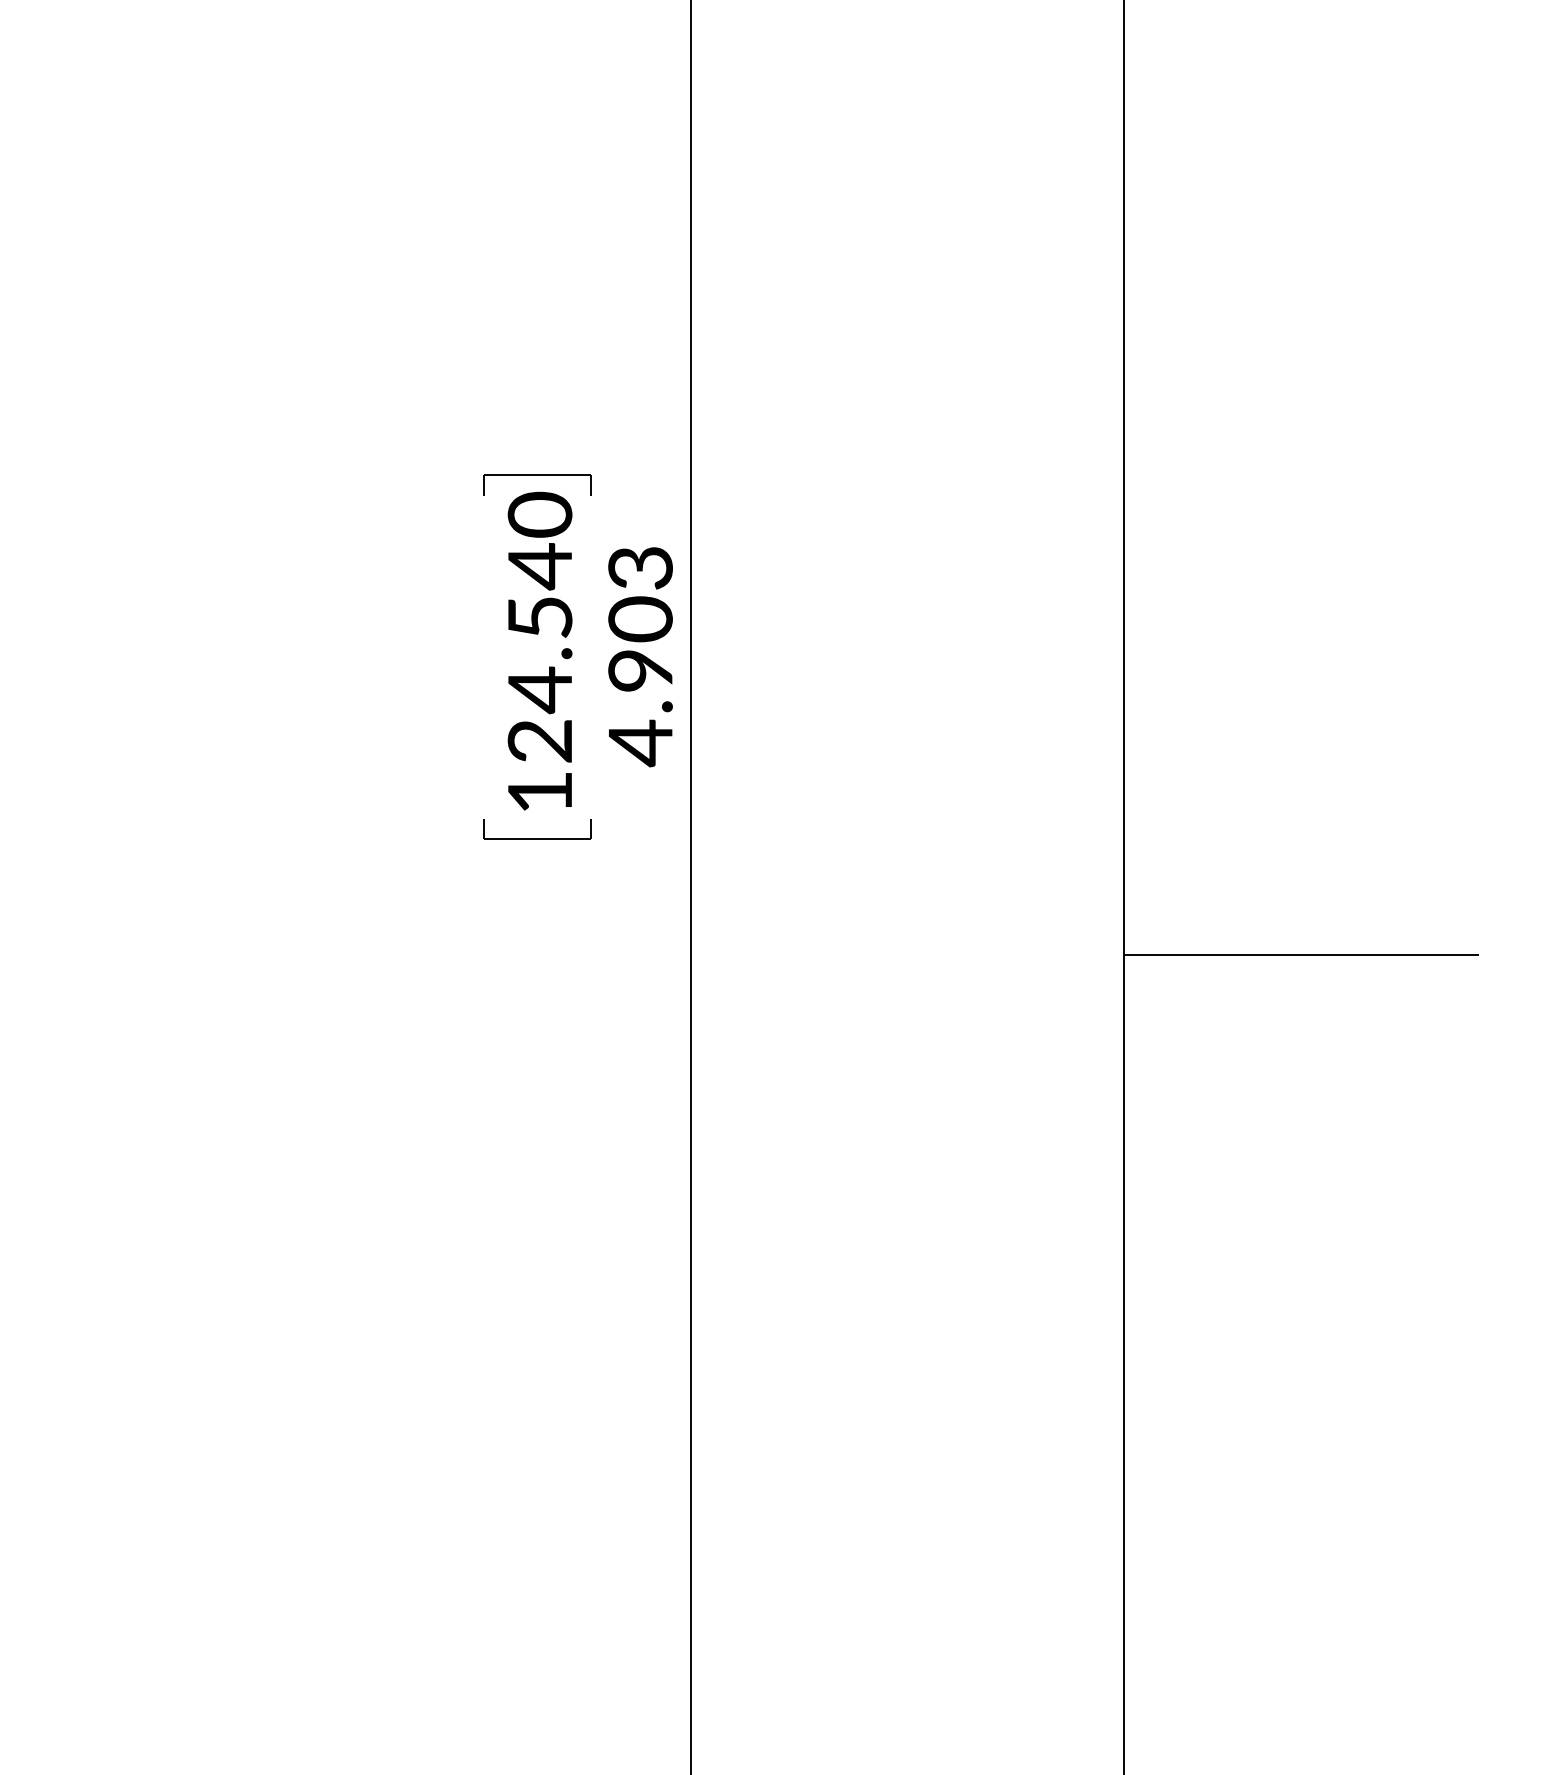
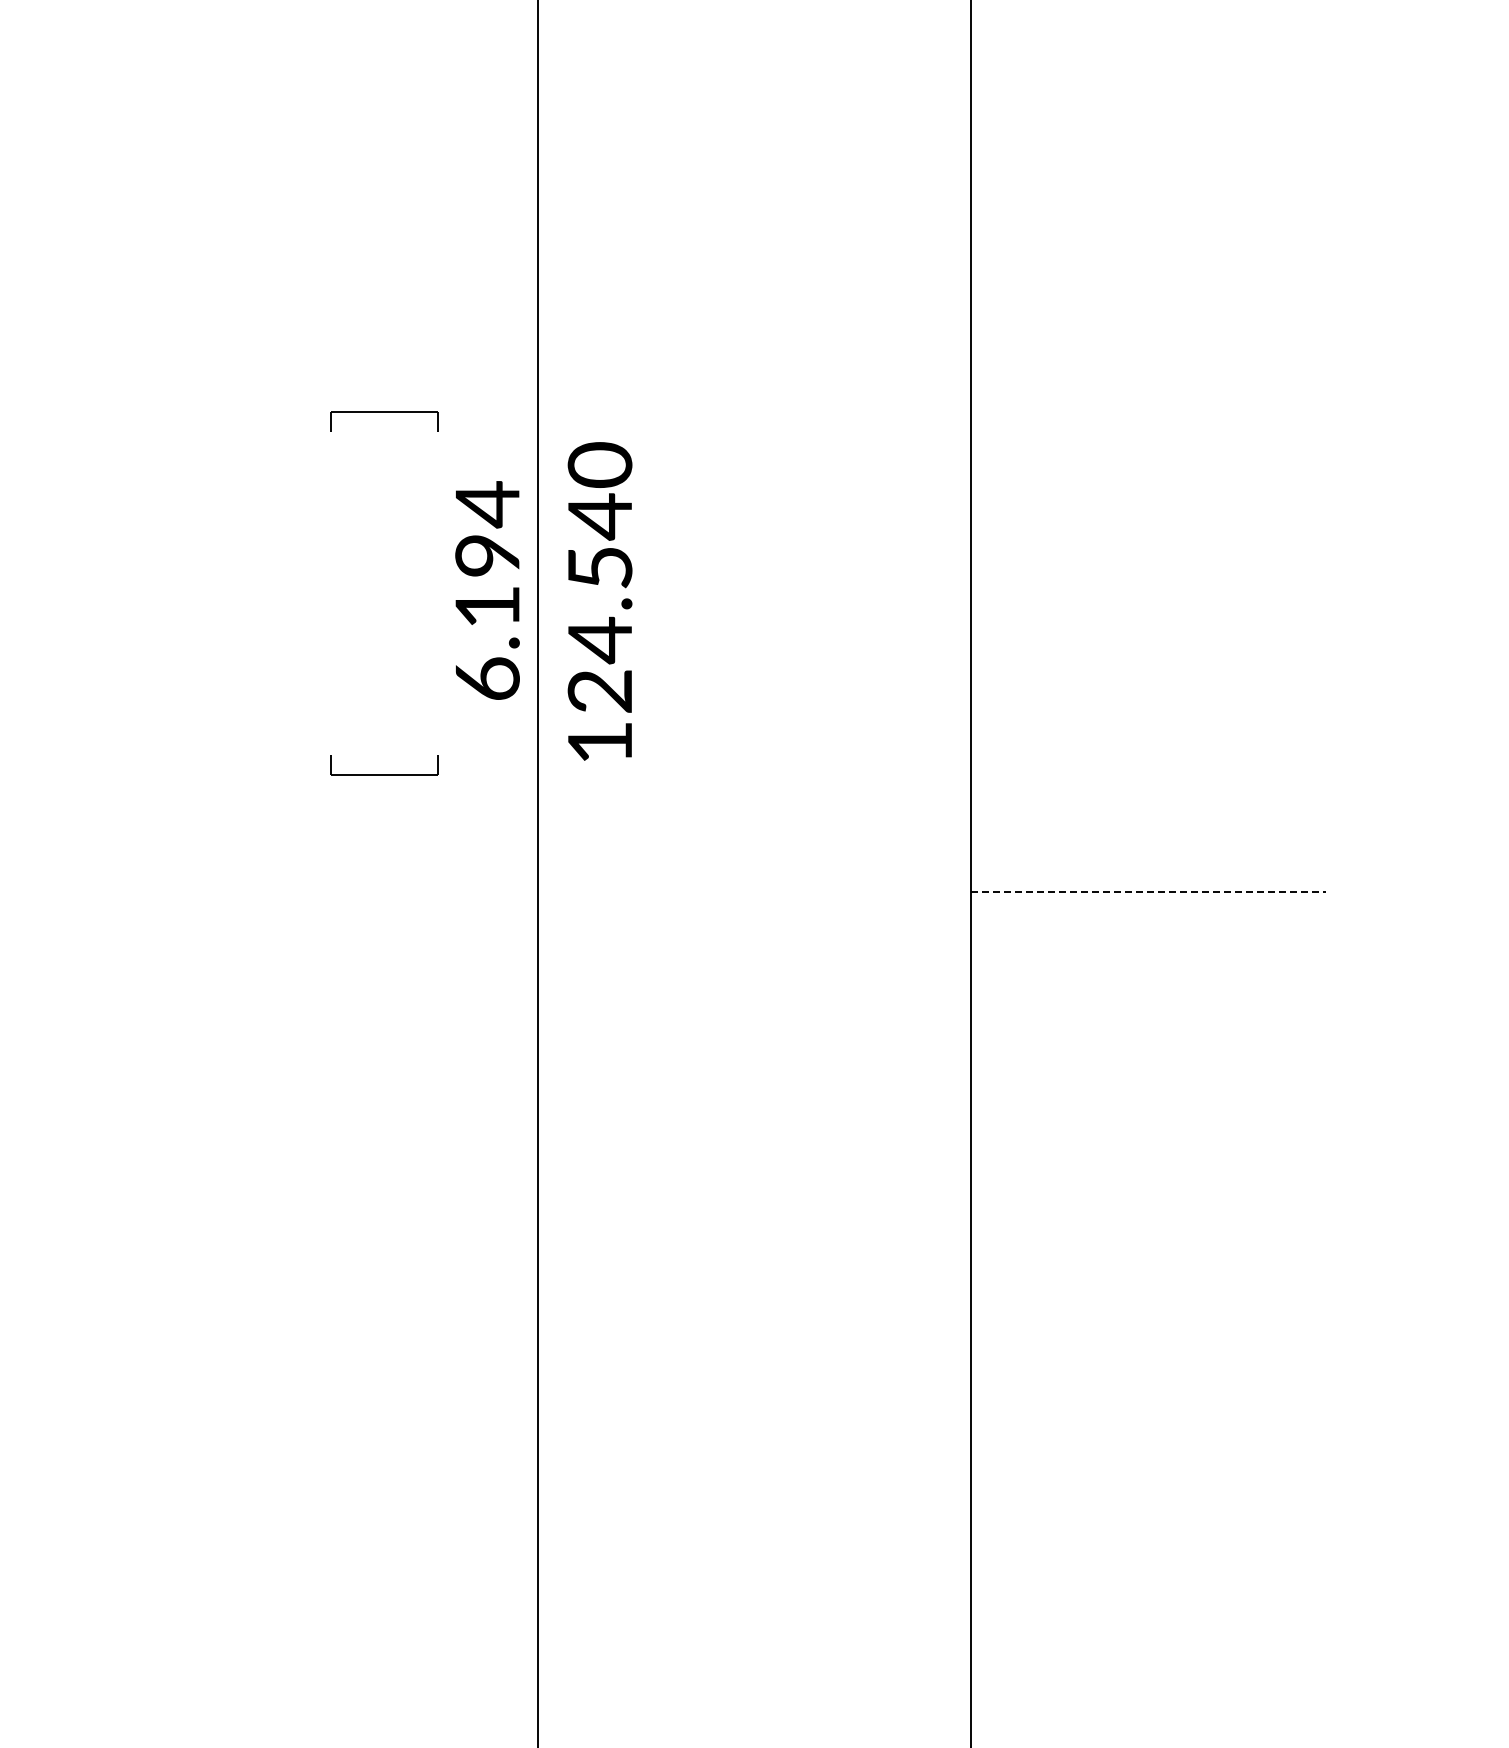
text: (539, 650) -> (599, 600), moved
text: (640, 655) -> (487, 591), 4.903 -> 6.194
line: (1301, 955) -> (1148, 891), solid -> dashed

